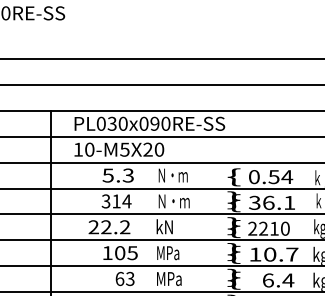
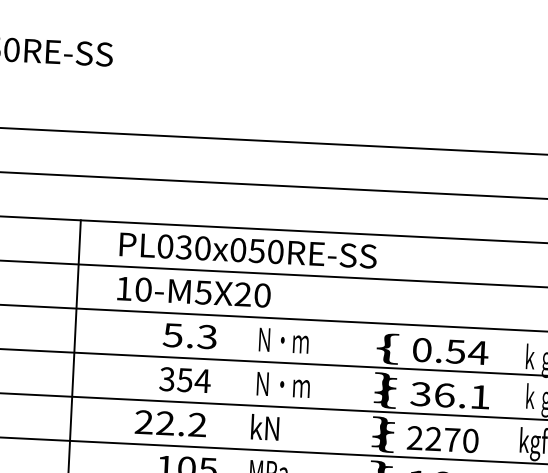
text: (154, 123) -> (256, 250), PL030x090RE-SS -> PL030x050RE-SS
text: (116, 201) -> (184, 380), 314 -> 354
text: (274, 228) -> (452, 439), 2210 -> 2270

